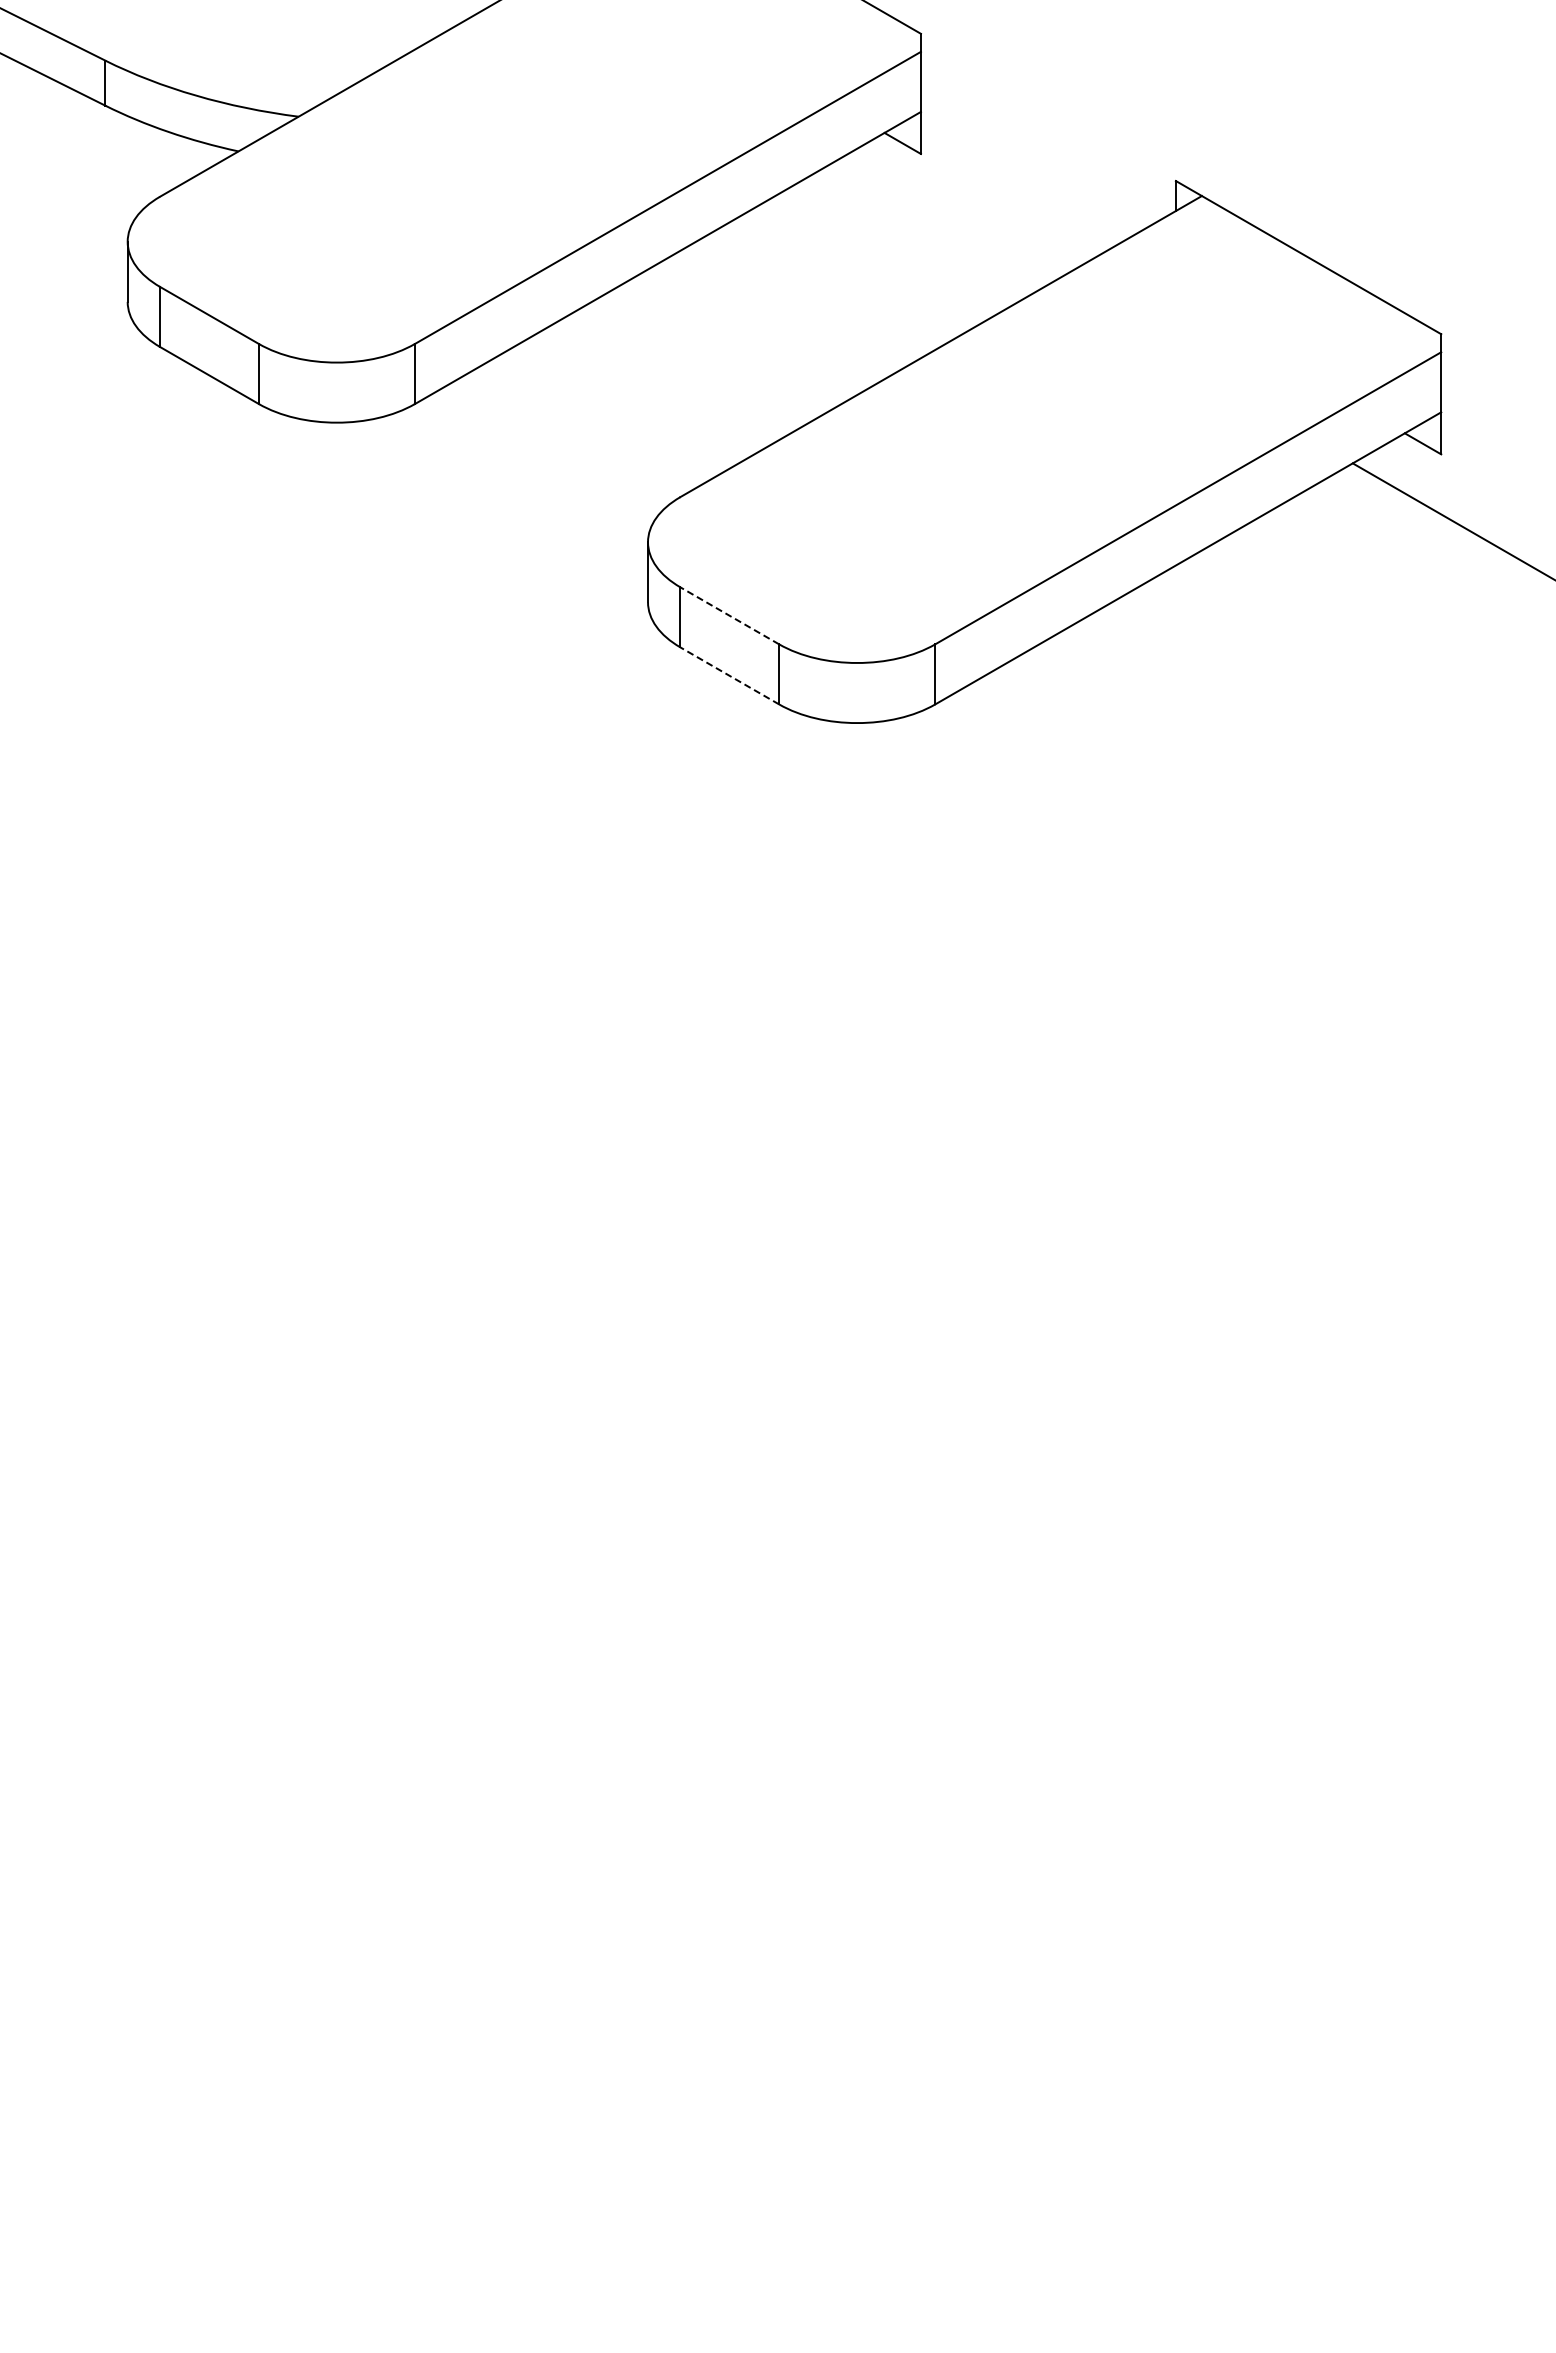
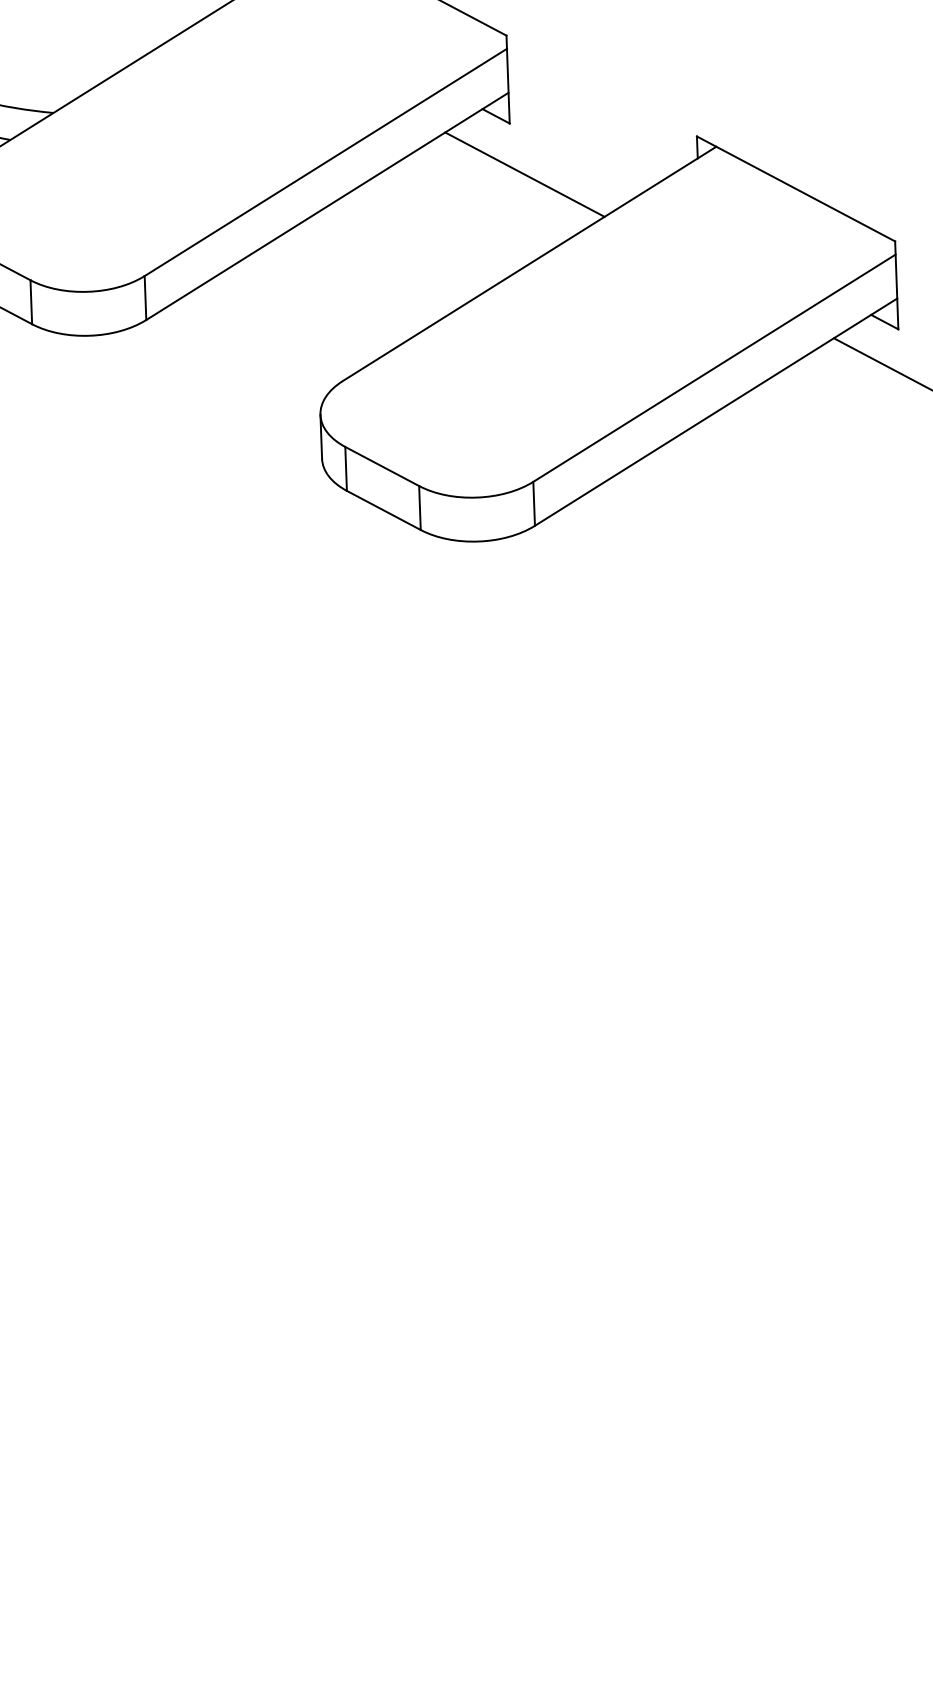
line: (938, 224) -> (524, 174), added
line: (729, 615) -> (382, 466), dashed -> solid
line: (729, 675) -> (383, 510), dashed -> solid

